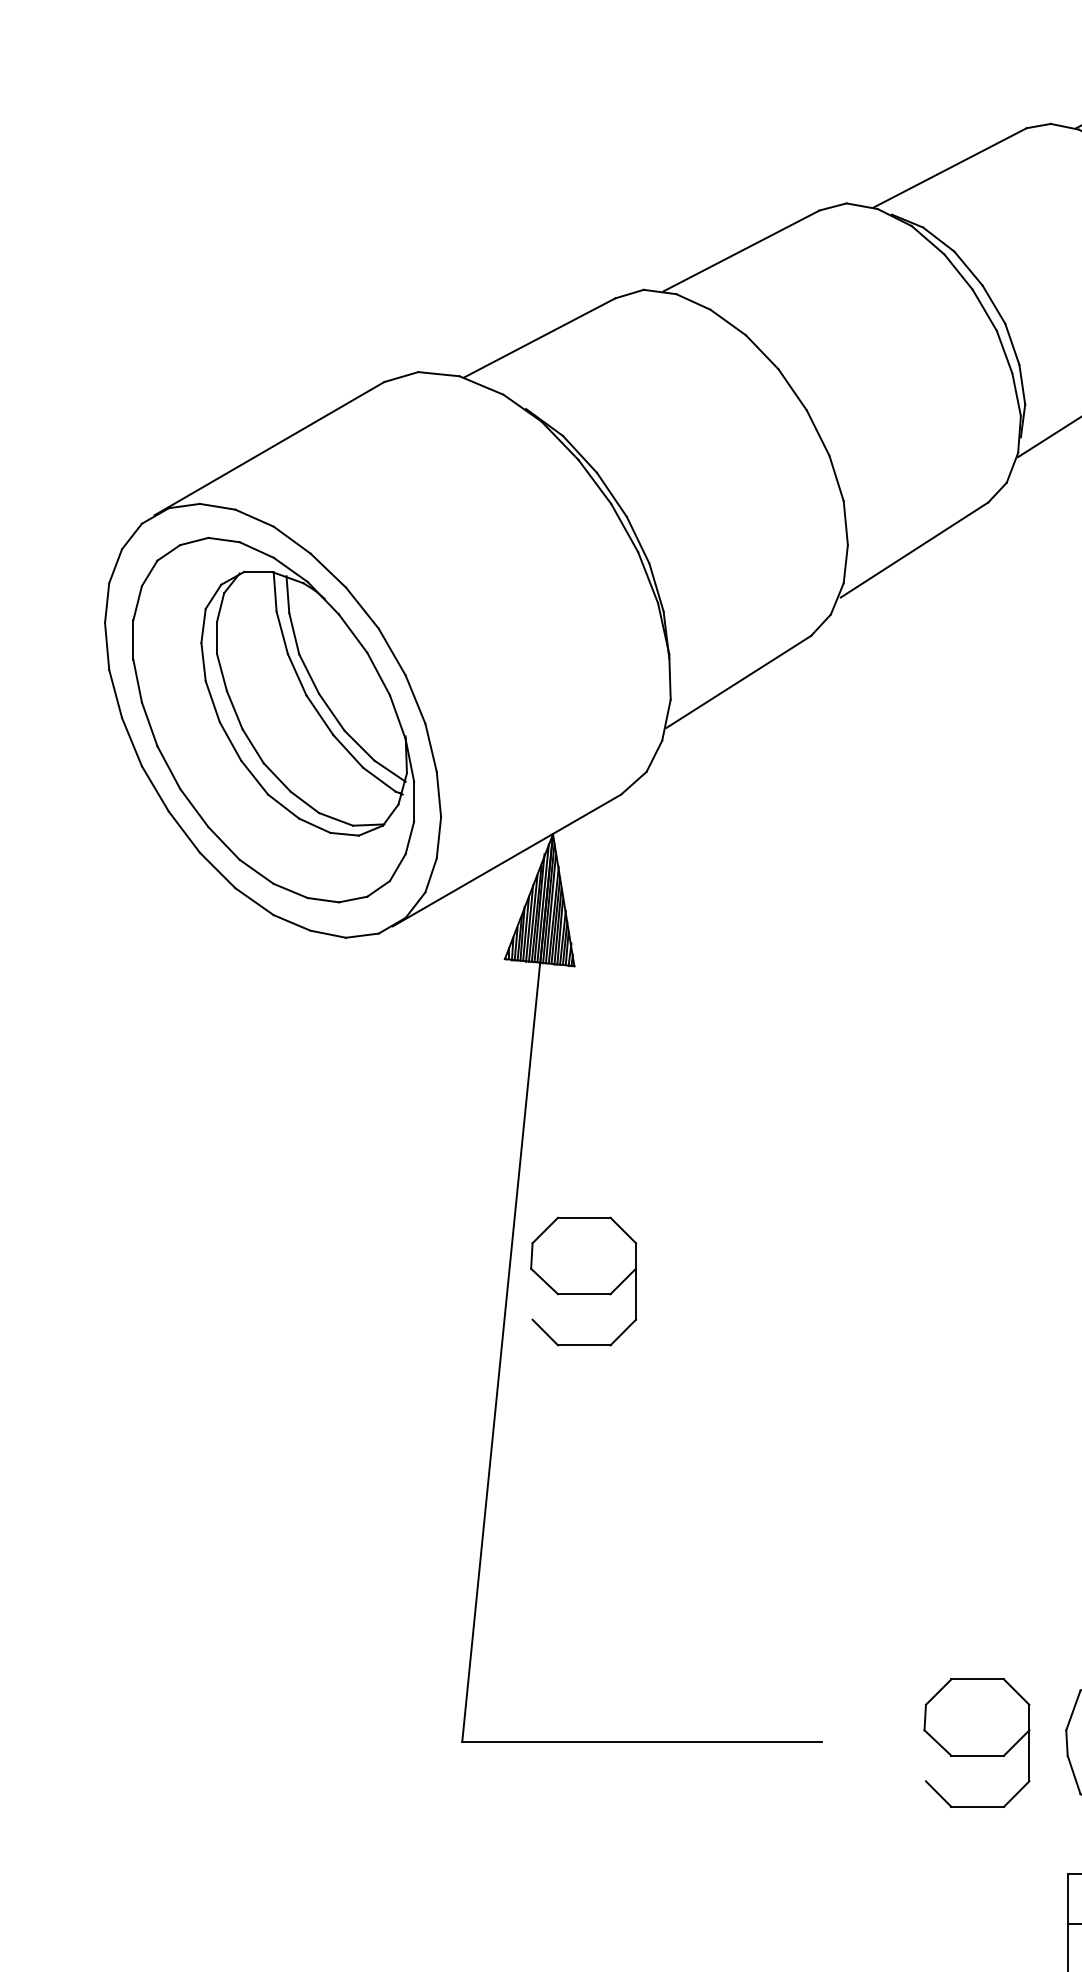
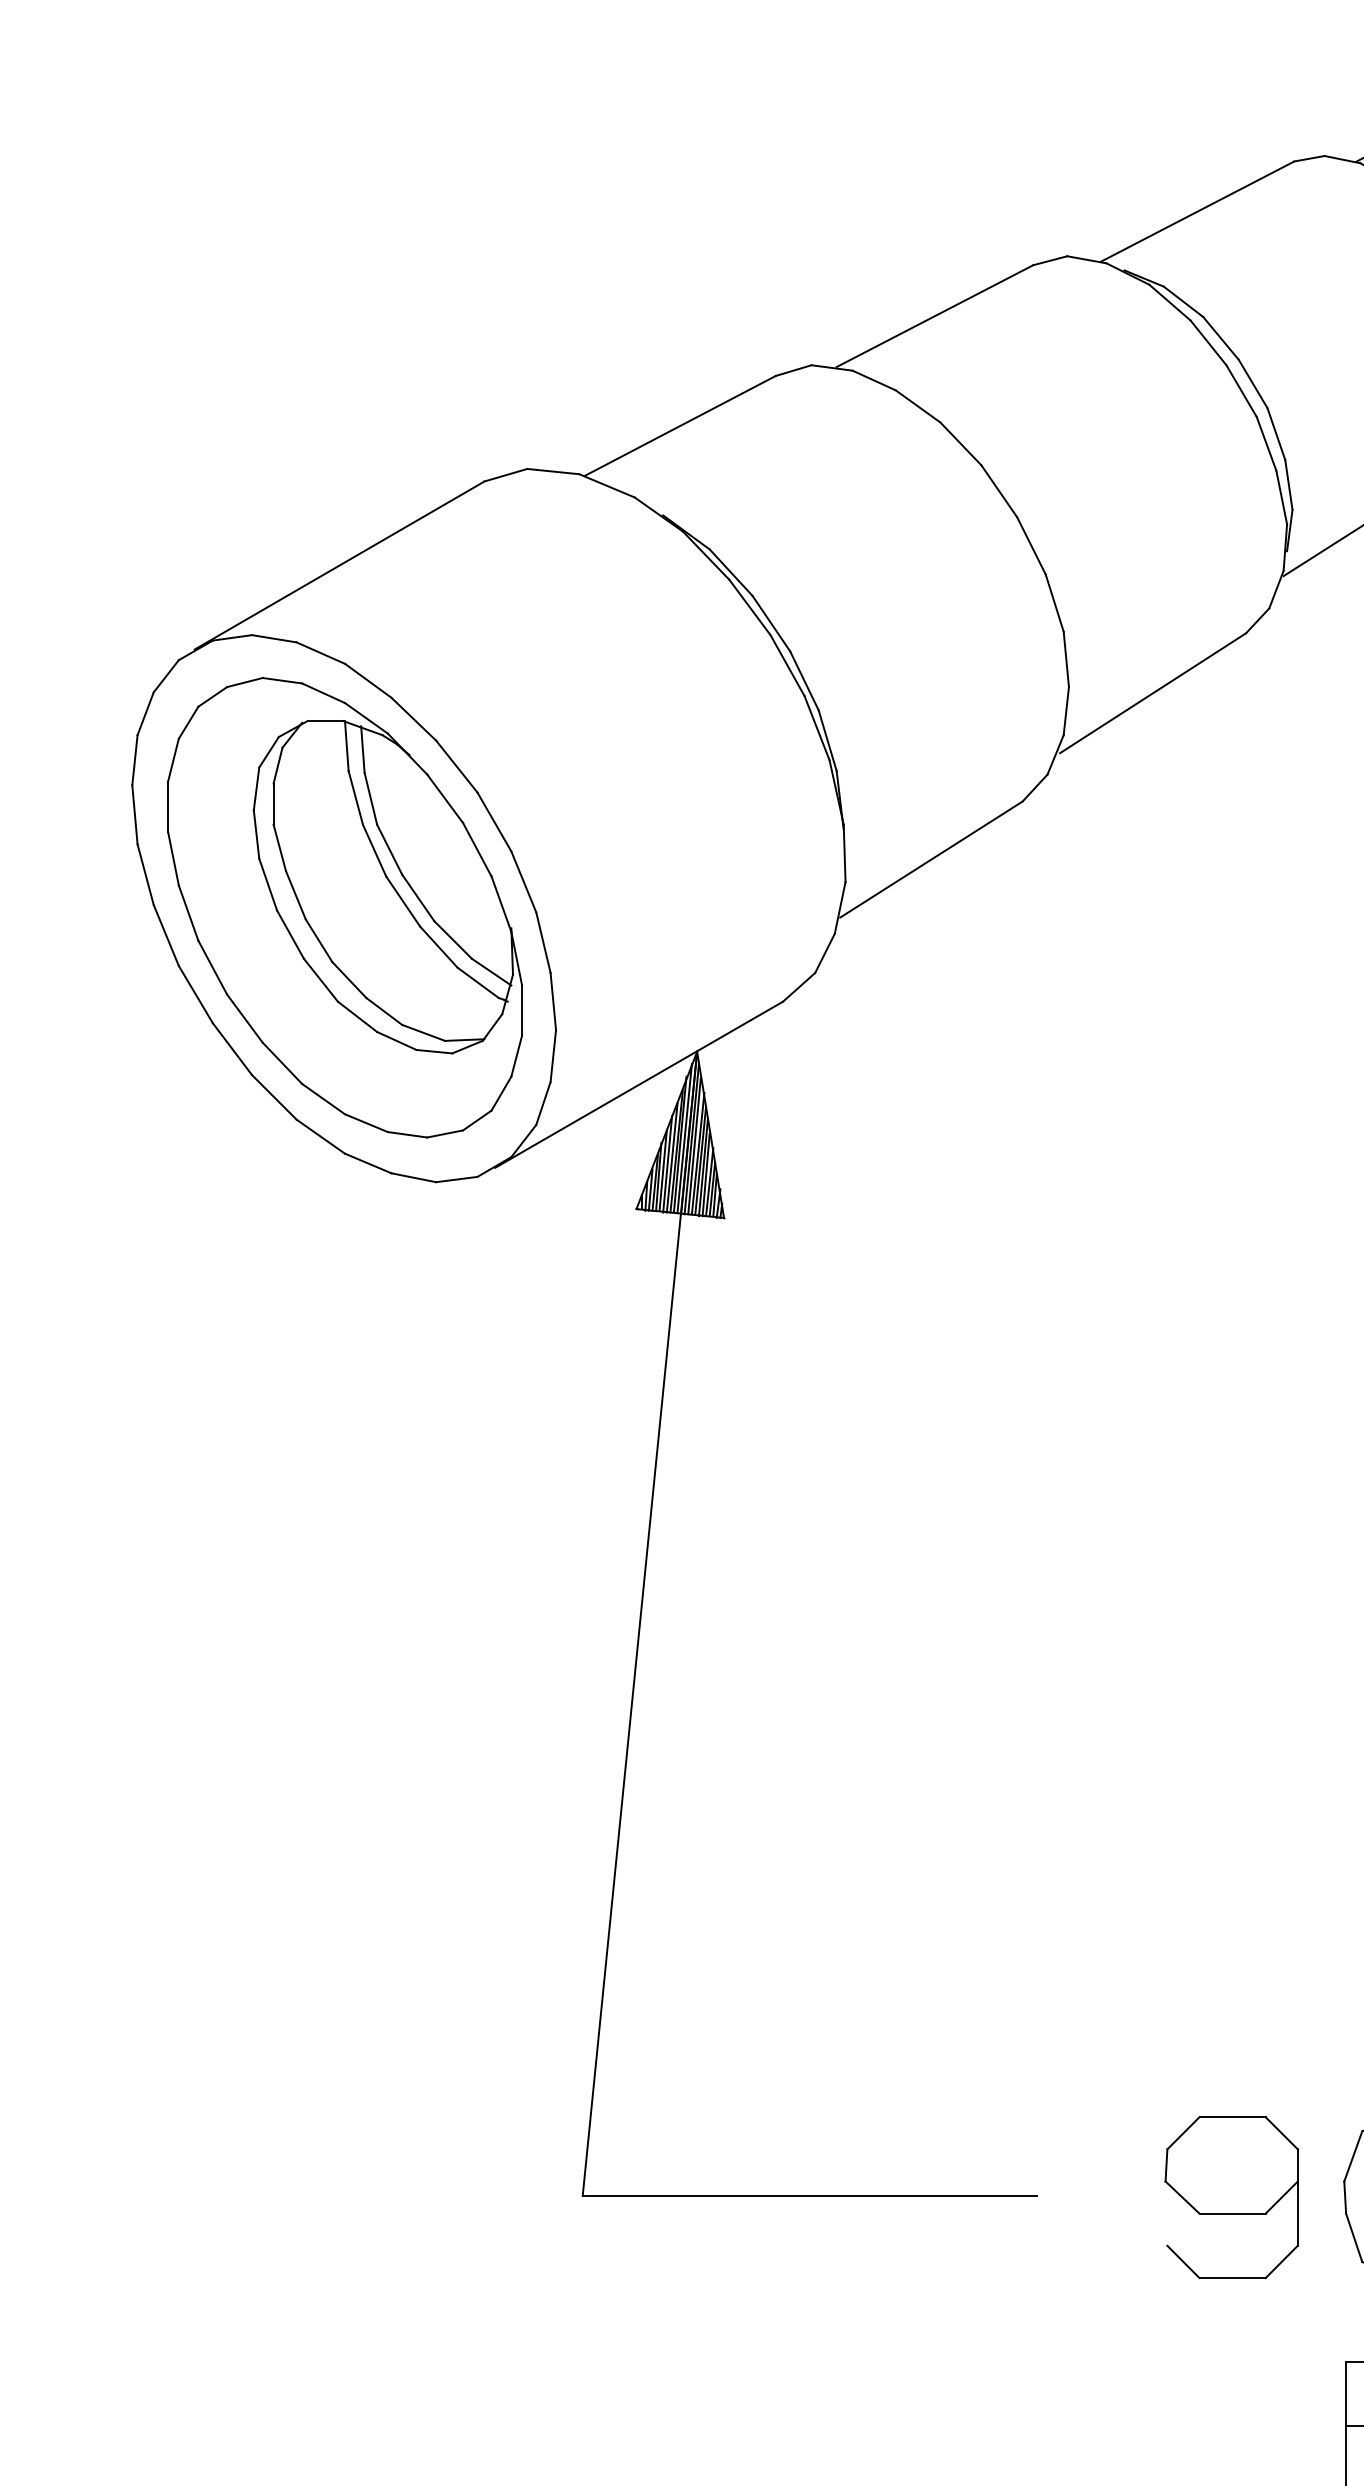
part: (583, 1281) -> (735, 1615), removed

